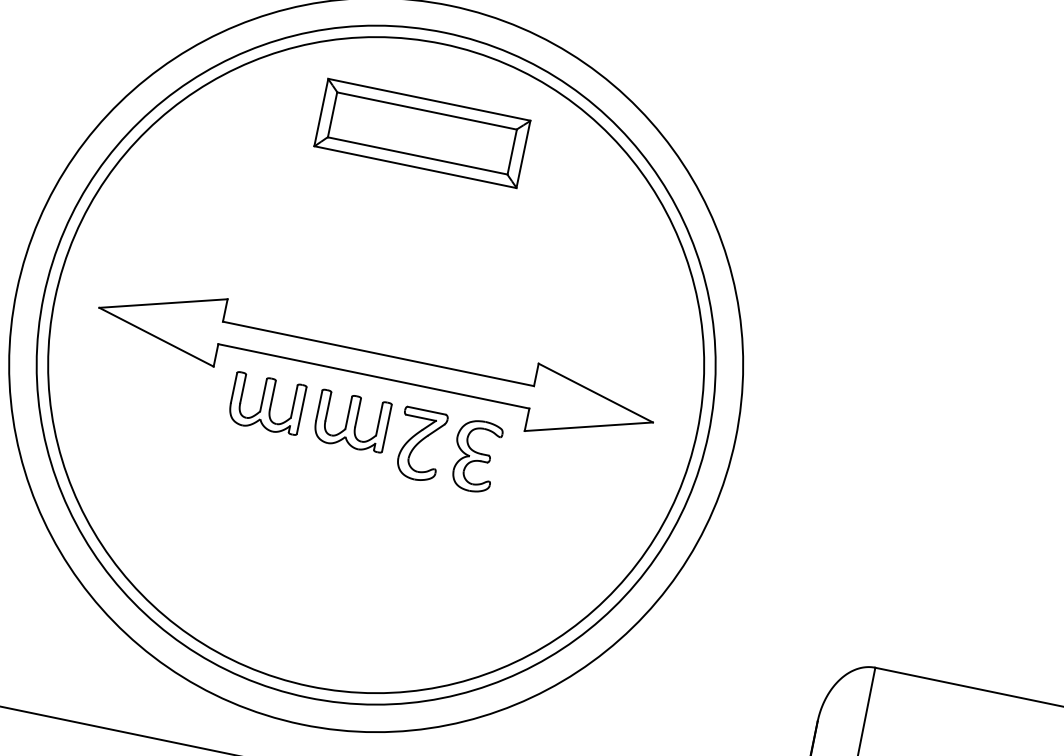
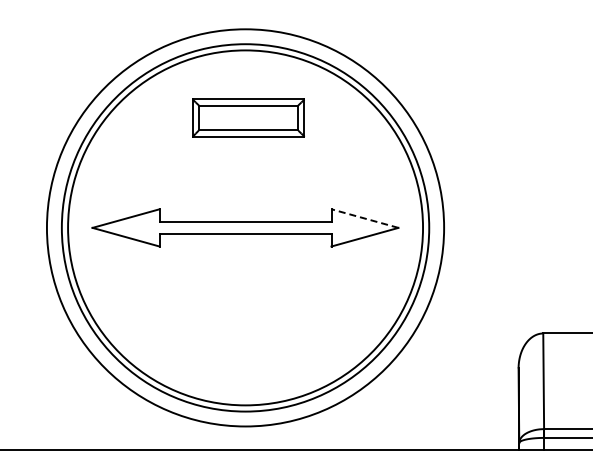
part: (422, 132) -> (248, 117), moved
line: (596, 393) -> (365, 218), solid -> dashed
part: (362, 433) -> (245, 265), removed

